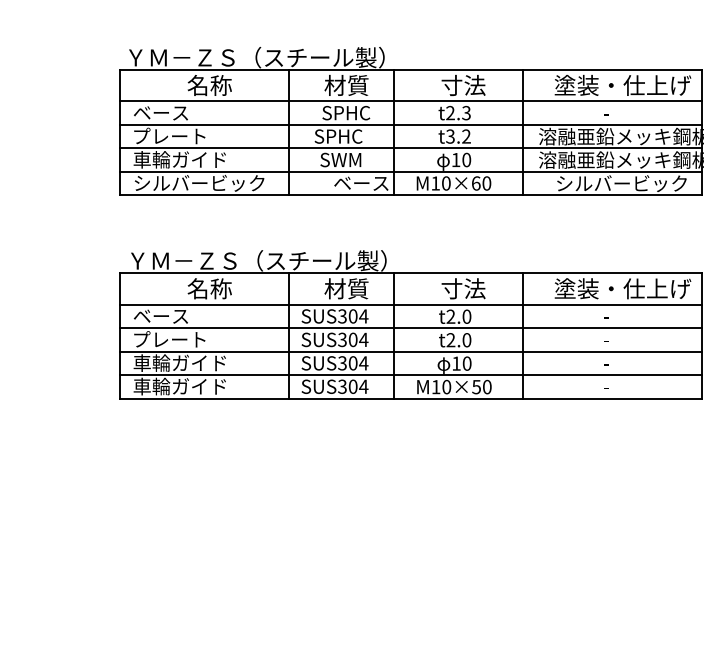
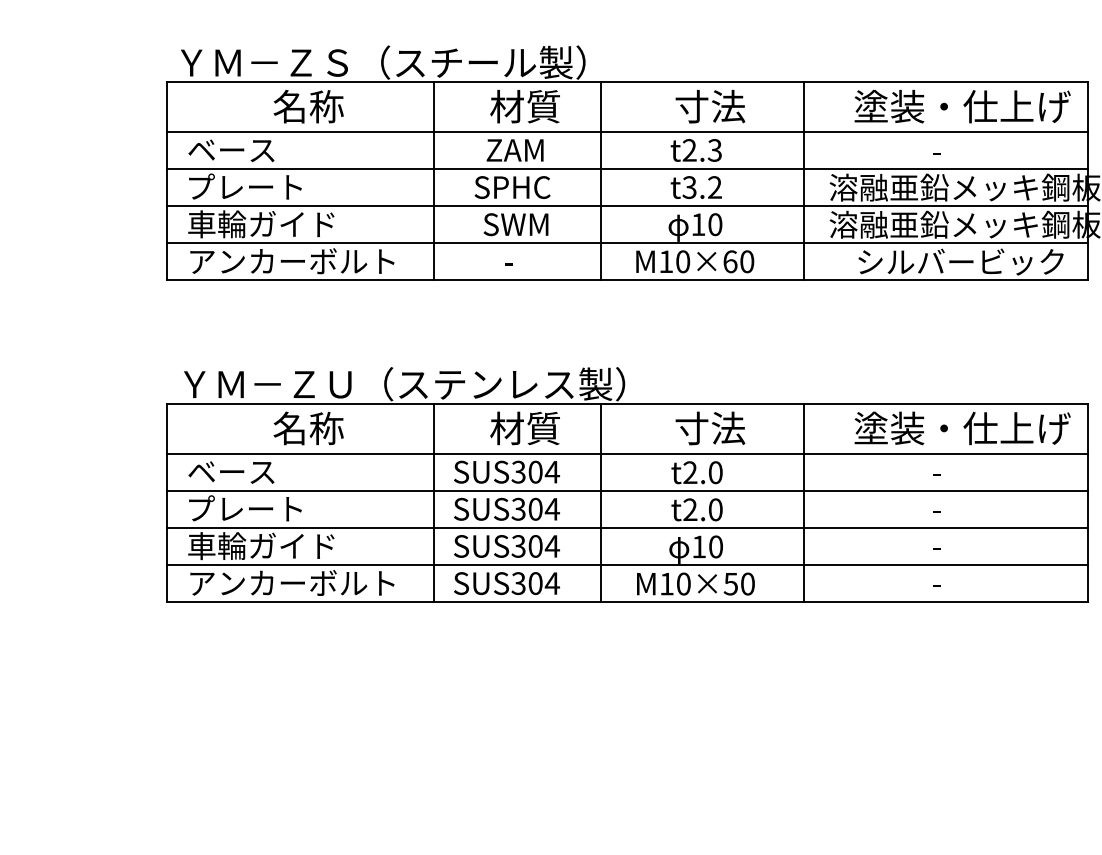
text: (346, 112) -> (525, 149), SPHC -> ZAM
text: (199, 183) -> (292, 261), シルバービック -> アンカーボルト
text: (361, 183) -> (548, 261), ベース -> -
text: (316, 260) -> (477, 383), ＹＭ－ＺＳ（スチール製） -> ＹＭ－ＺＵ（ステンレス製）
text: (198, 386) -> (290, 583), 車輪ガイド -> アンカーボルト

